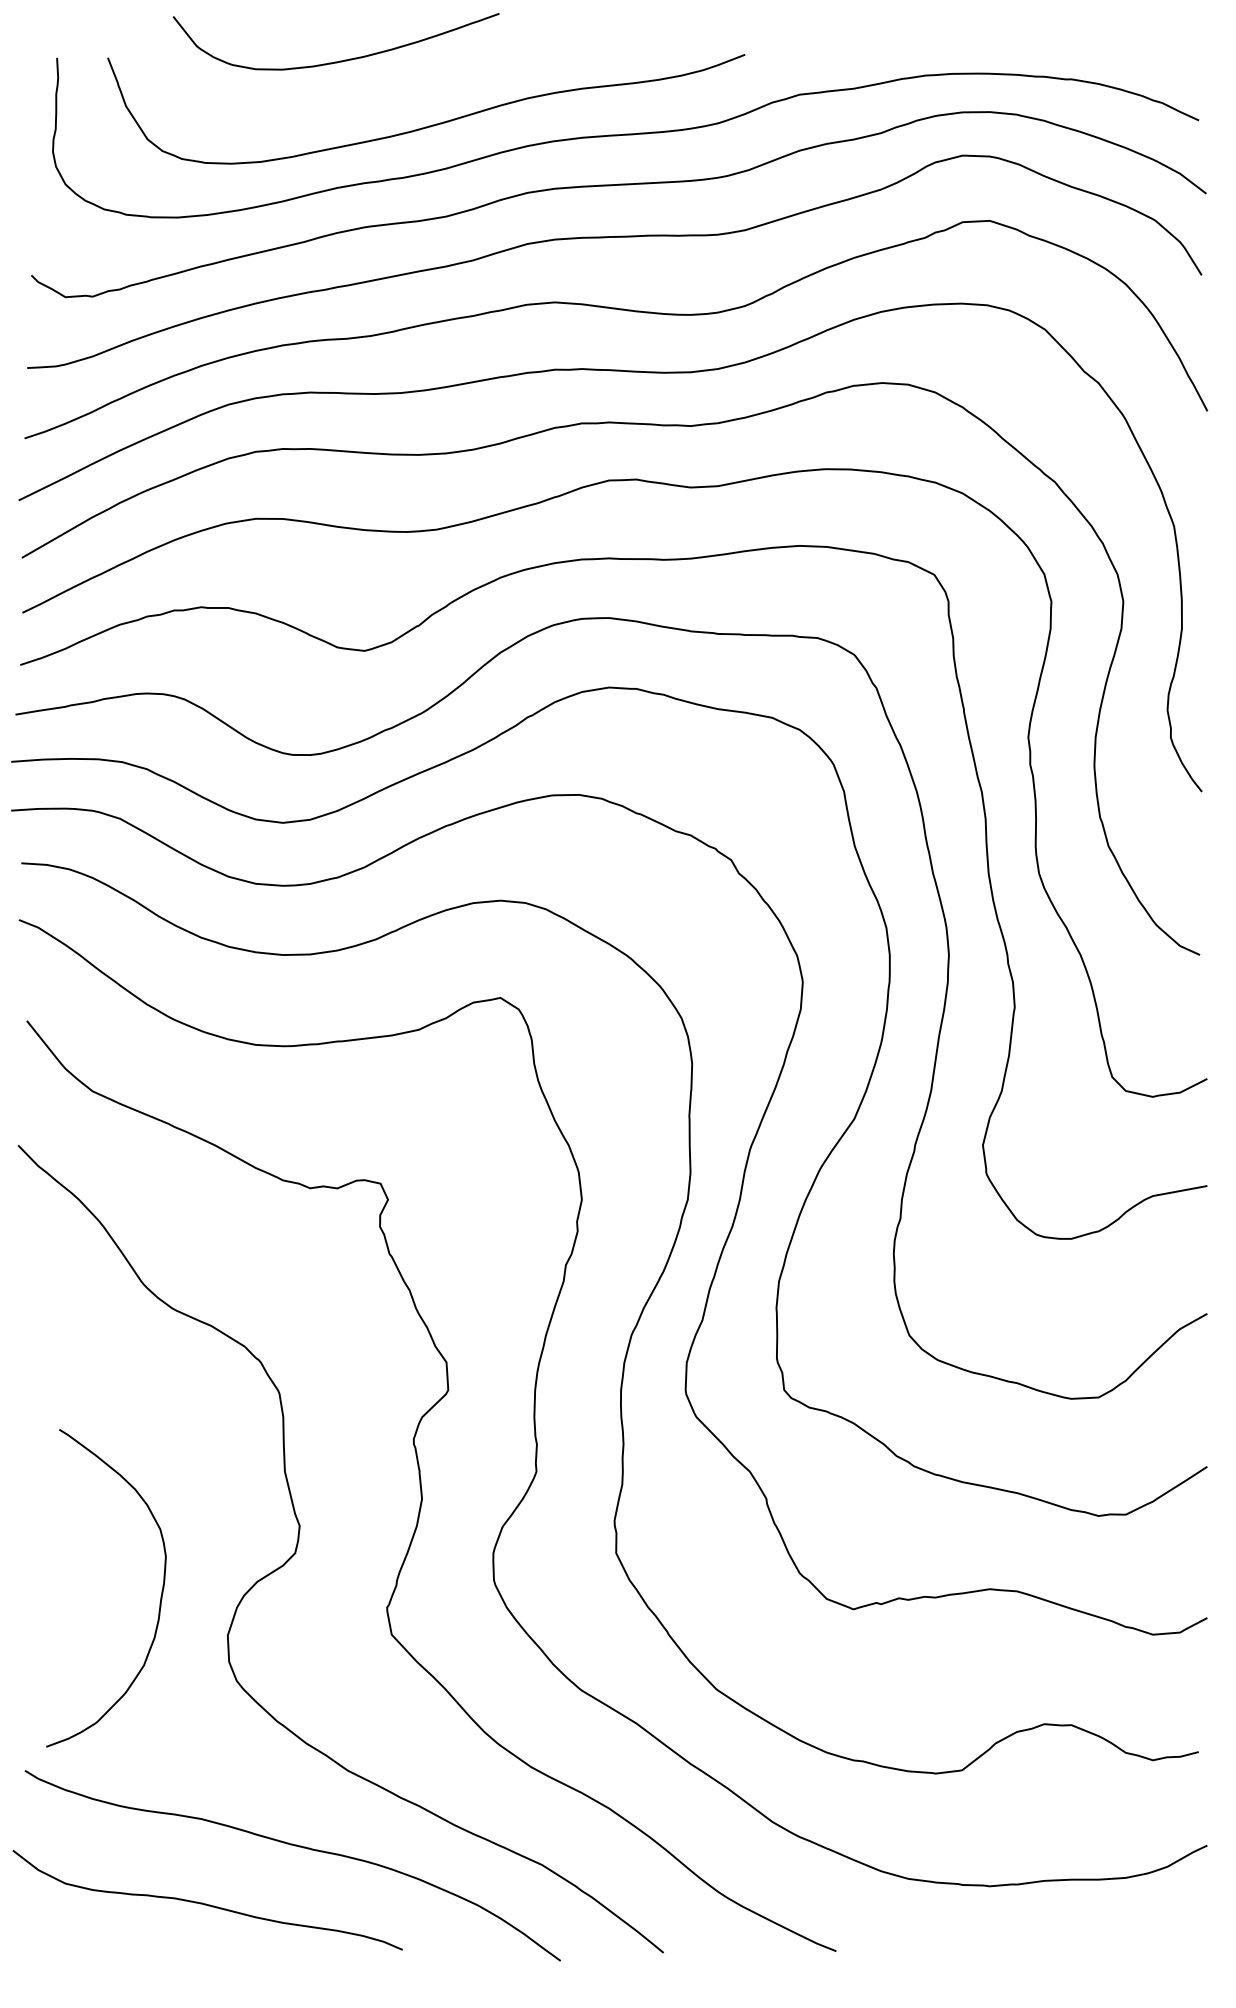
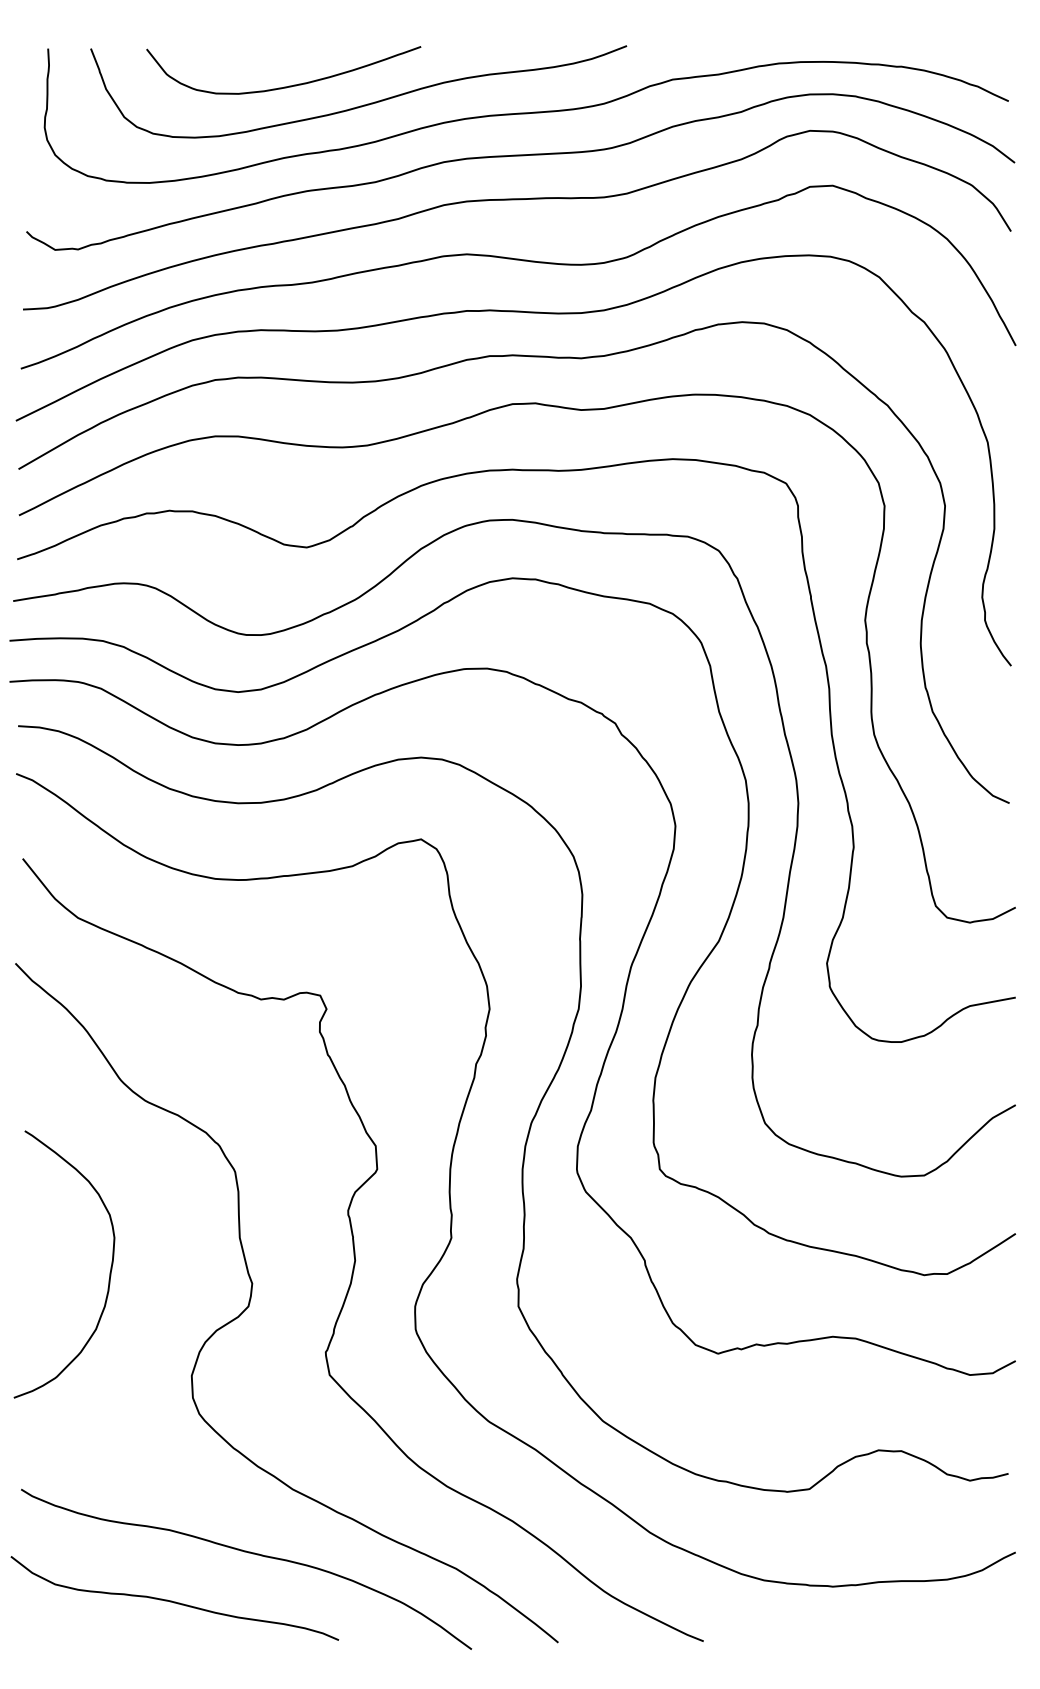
curve: (339, 60) -> (286, 86), moved
curve: (160, 1596) -> (109, 1271), moved

